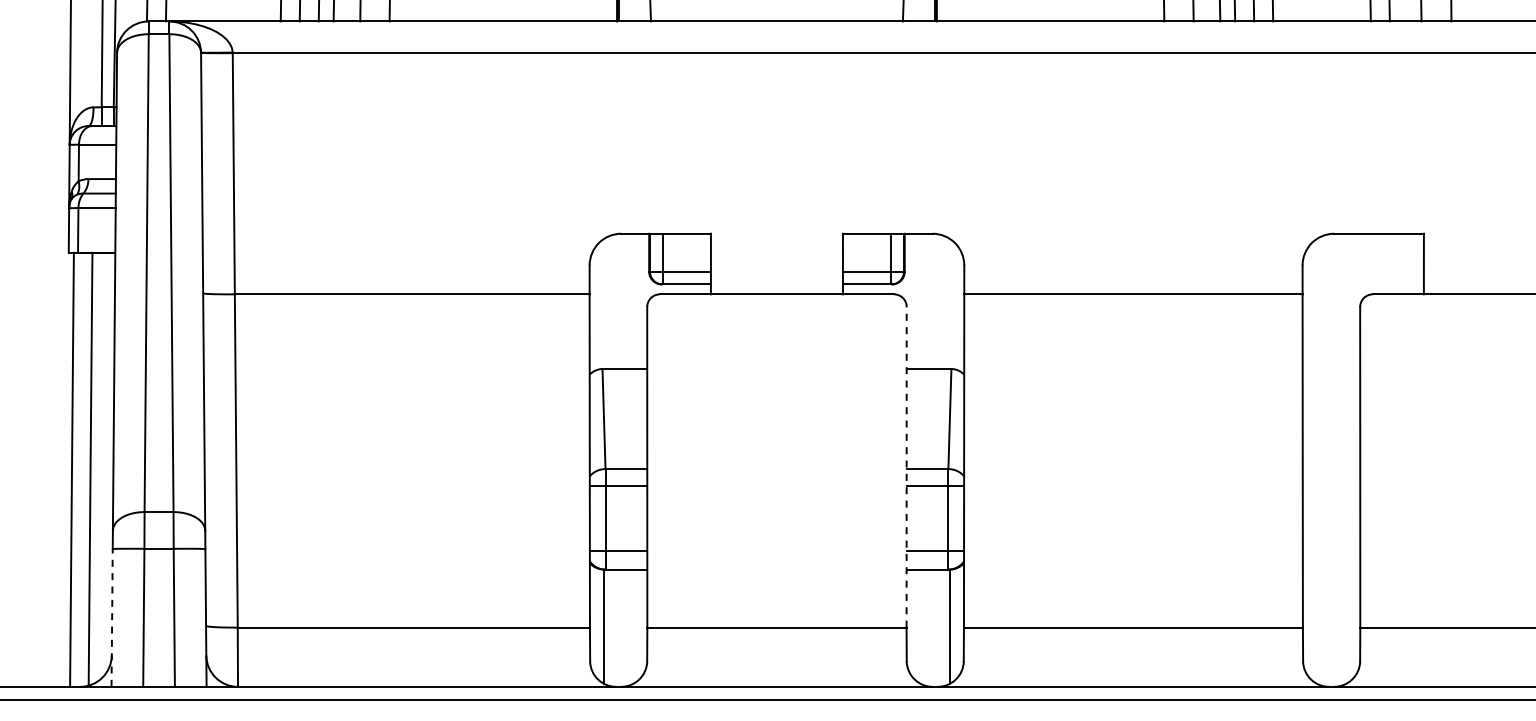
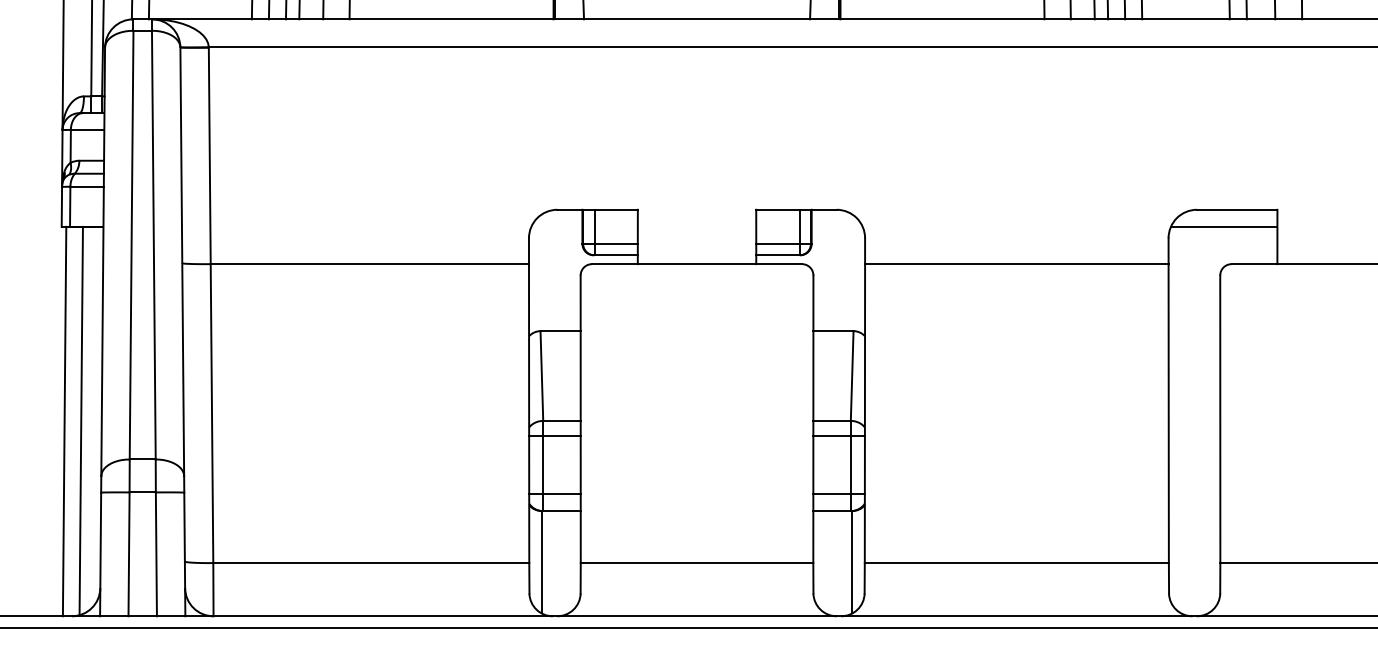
line: (1364, 252) -> (1224, 226), added
line: (906, 466) -> (813, 418), dashed -> solid
line: (112, 617) -> (100, 554), dashed -> solid

